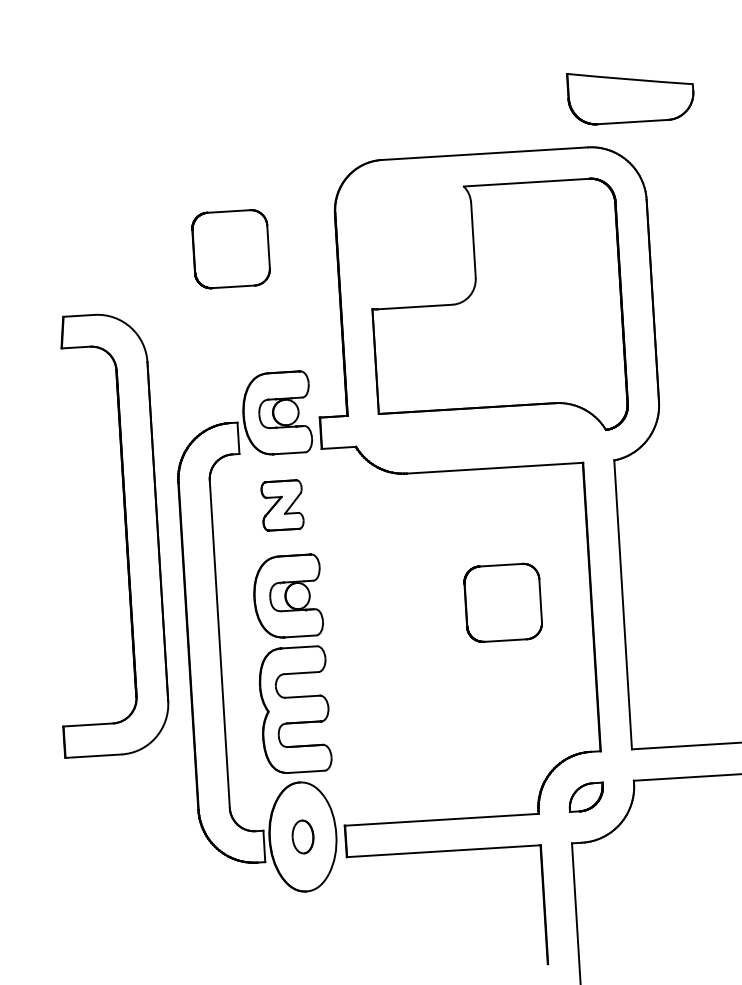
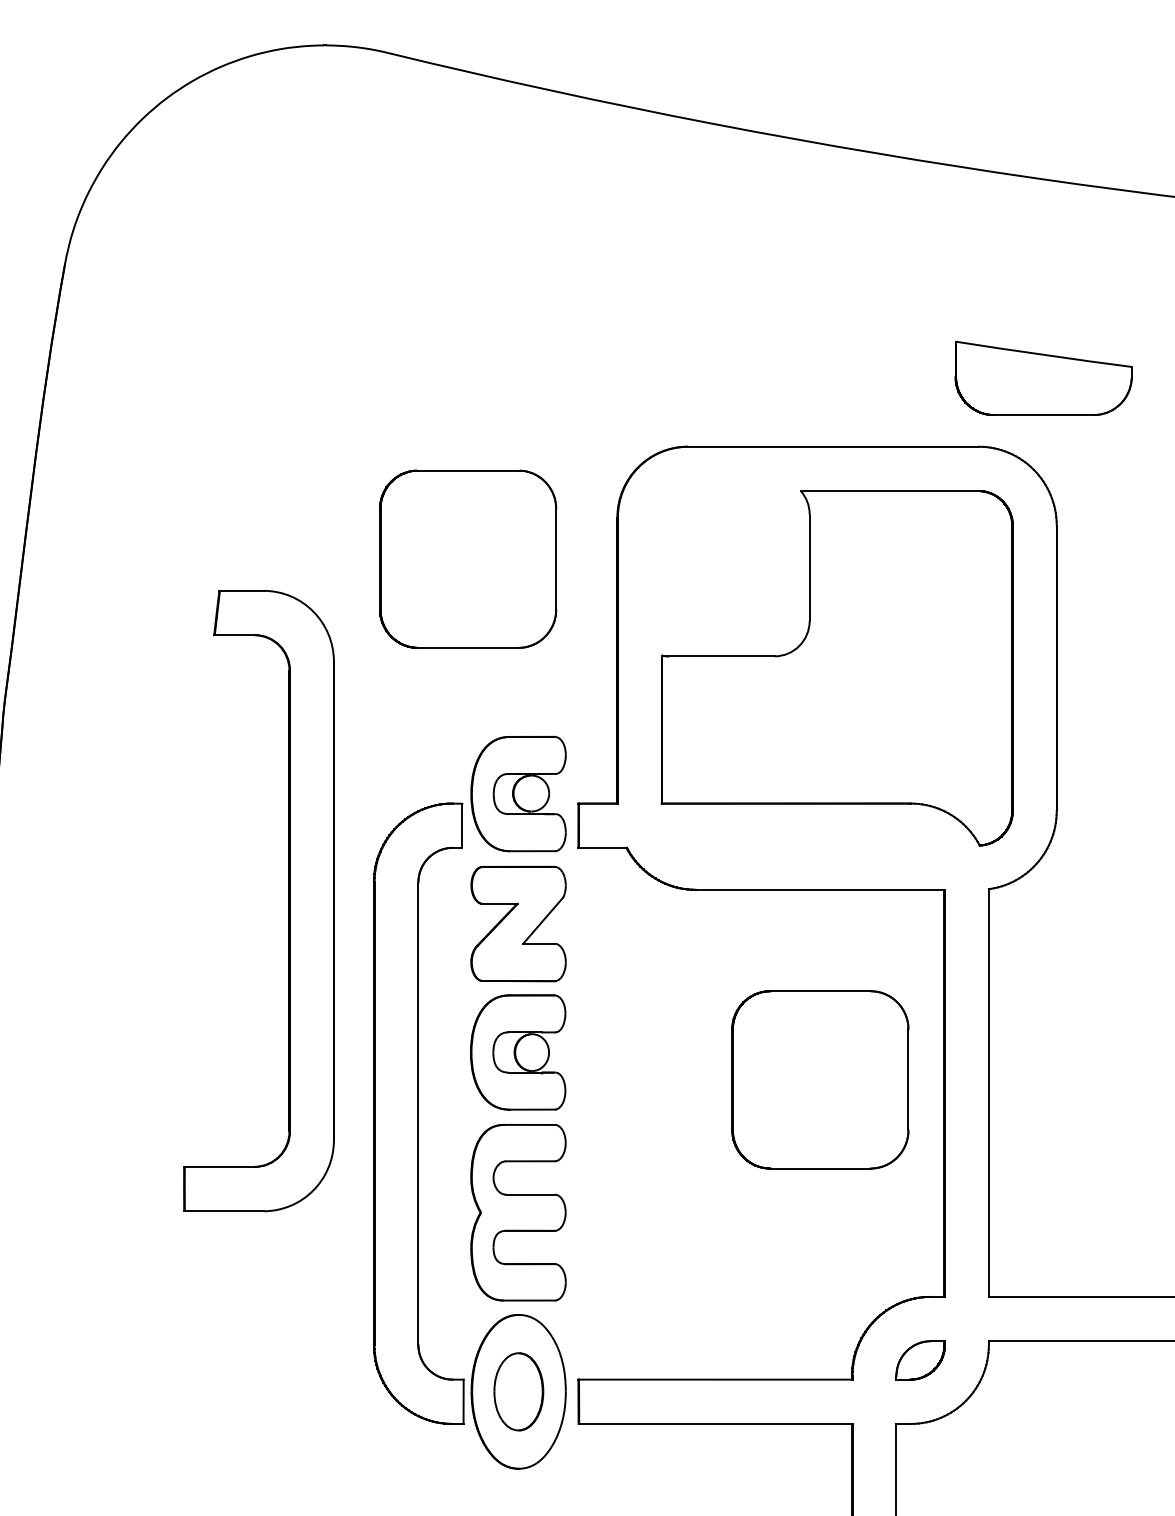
part: (231, 248) -> (468, 558), size x1.67
part: (282, 505) -> (518, 923), size x1.67
part: (125, 533) -> (288, 901), moved
part: (503, 602) -> (820, 1079), size x1.67
part: (302, 836) -> (518, 1391), size x1.67

